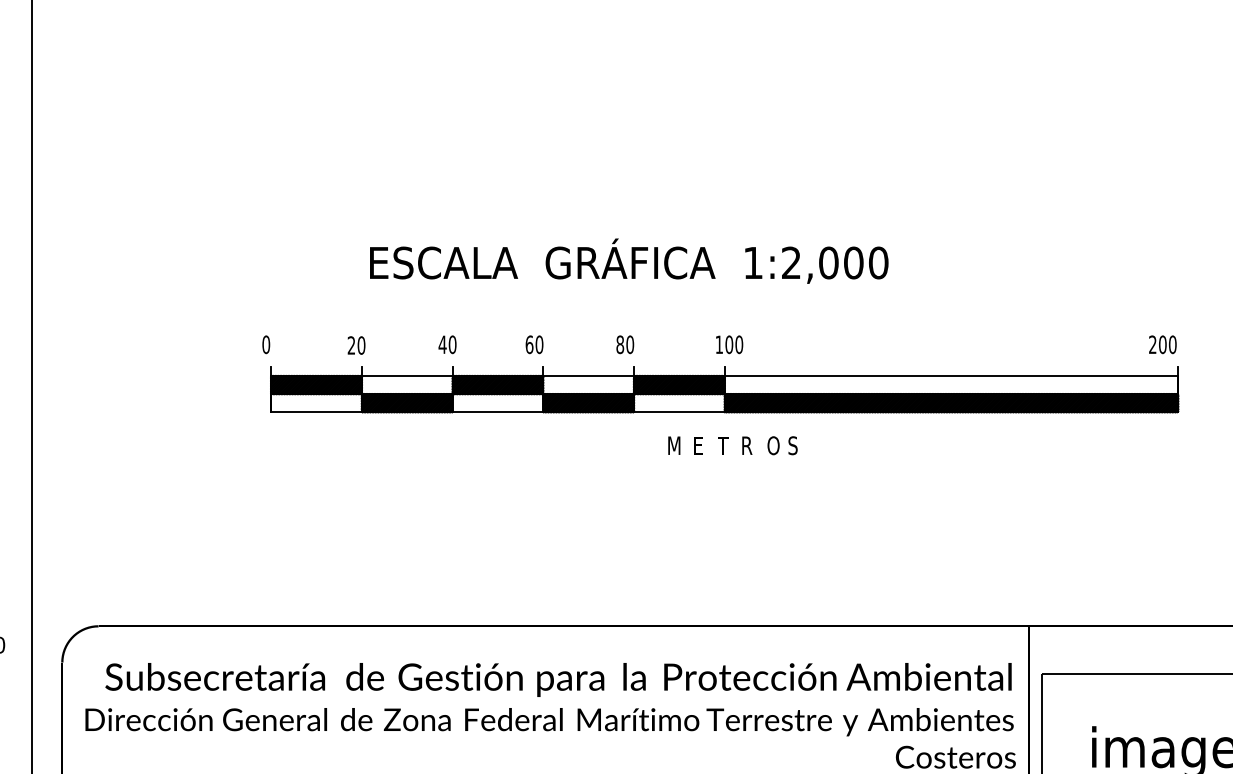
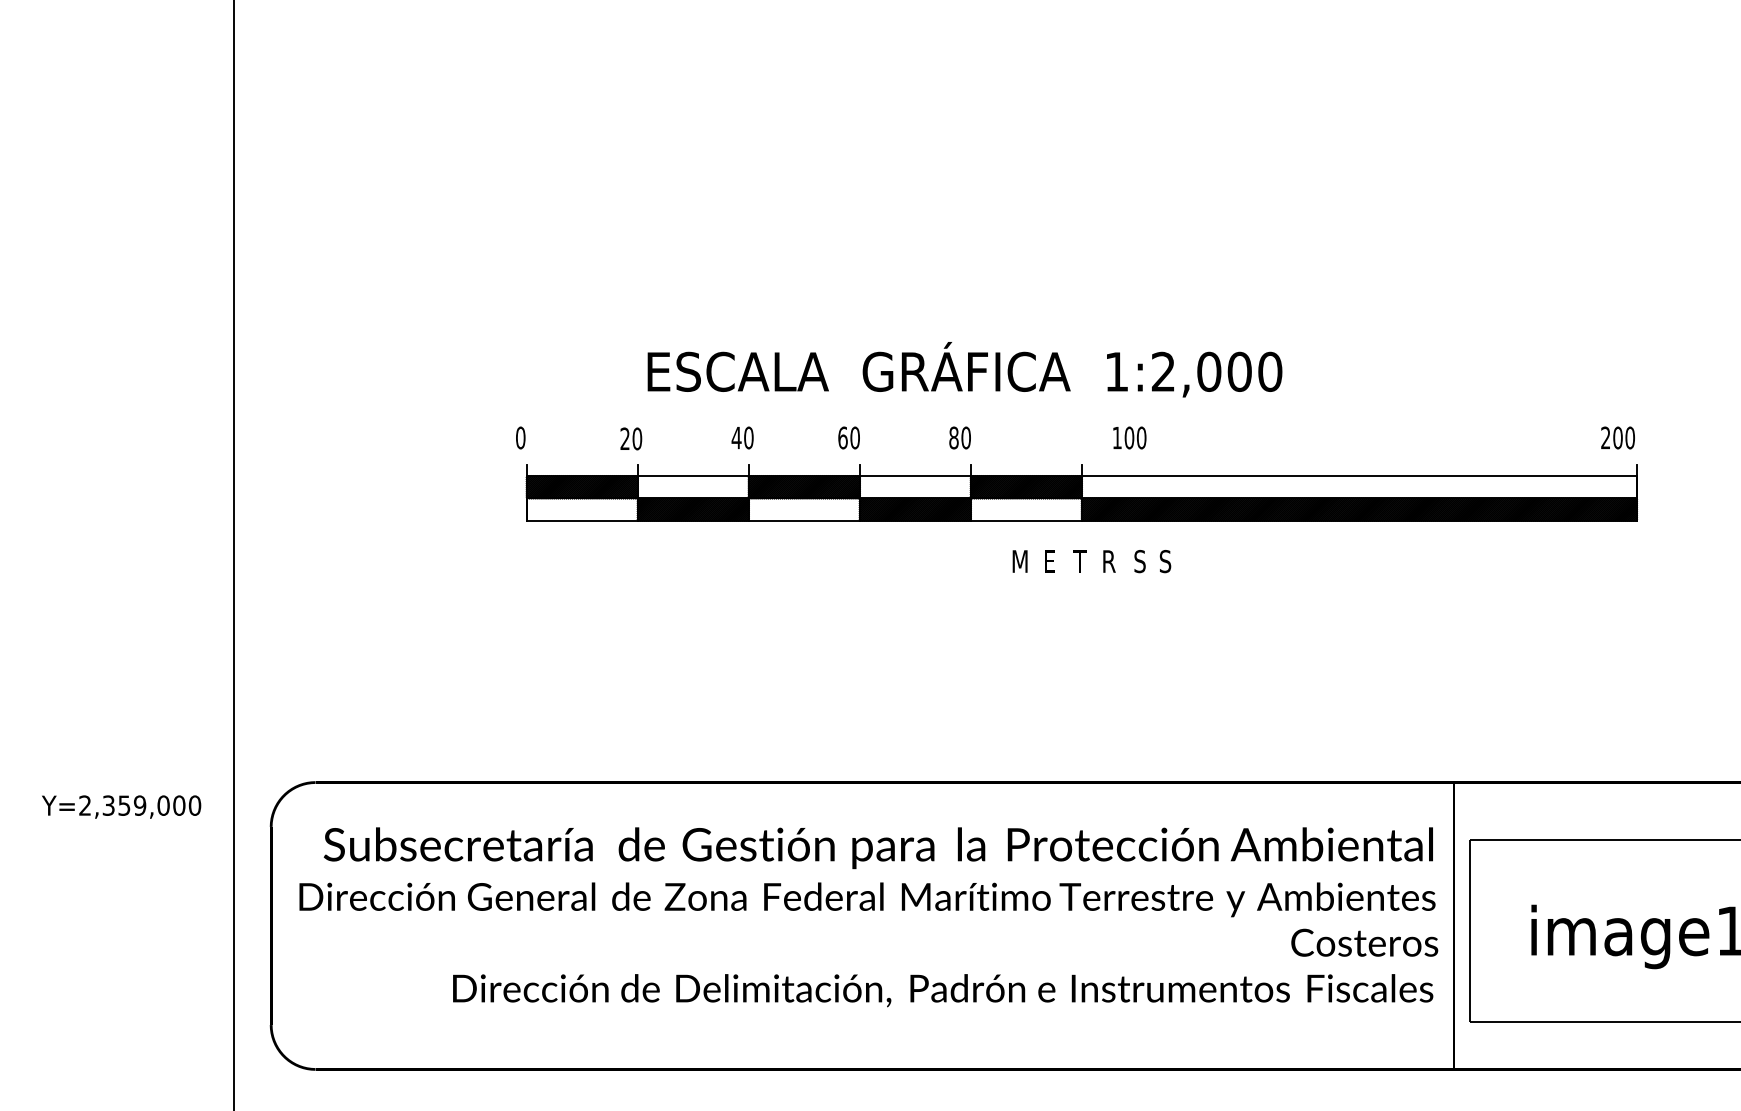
text: (628, 261) -> (964, 369), moved
text: (729, 344) -> (1129, 437), moved
text: (773, 445) -> (1141, 561), O -> S

